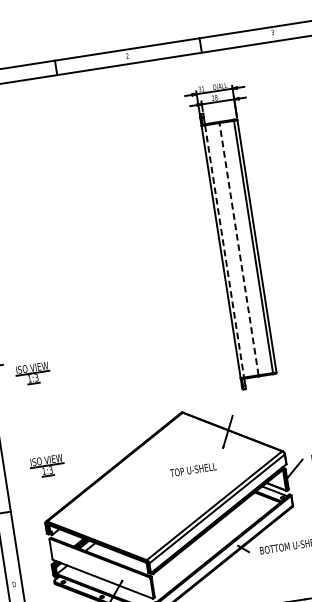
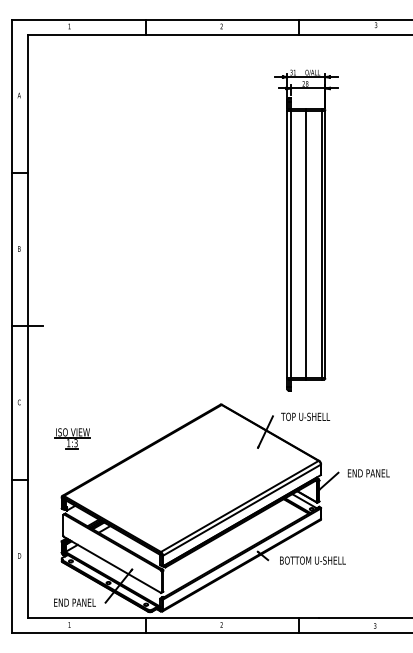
line: (239, 249) -> (306, 244), dashed -> solid
line: (225, 251) -> (291, 244), dashed -> solid
part: (32, 373) -> (72, 340), removed
text: (193, 469) -> (305, 416), moved

